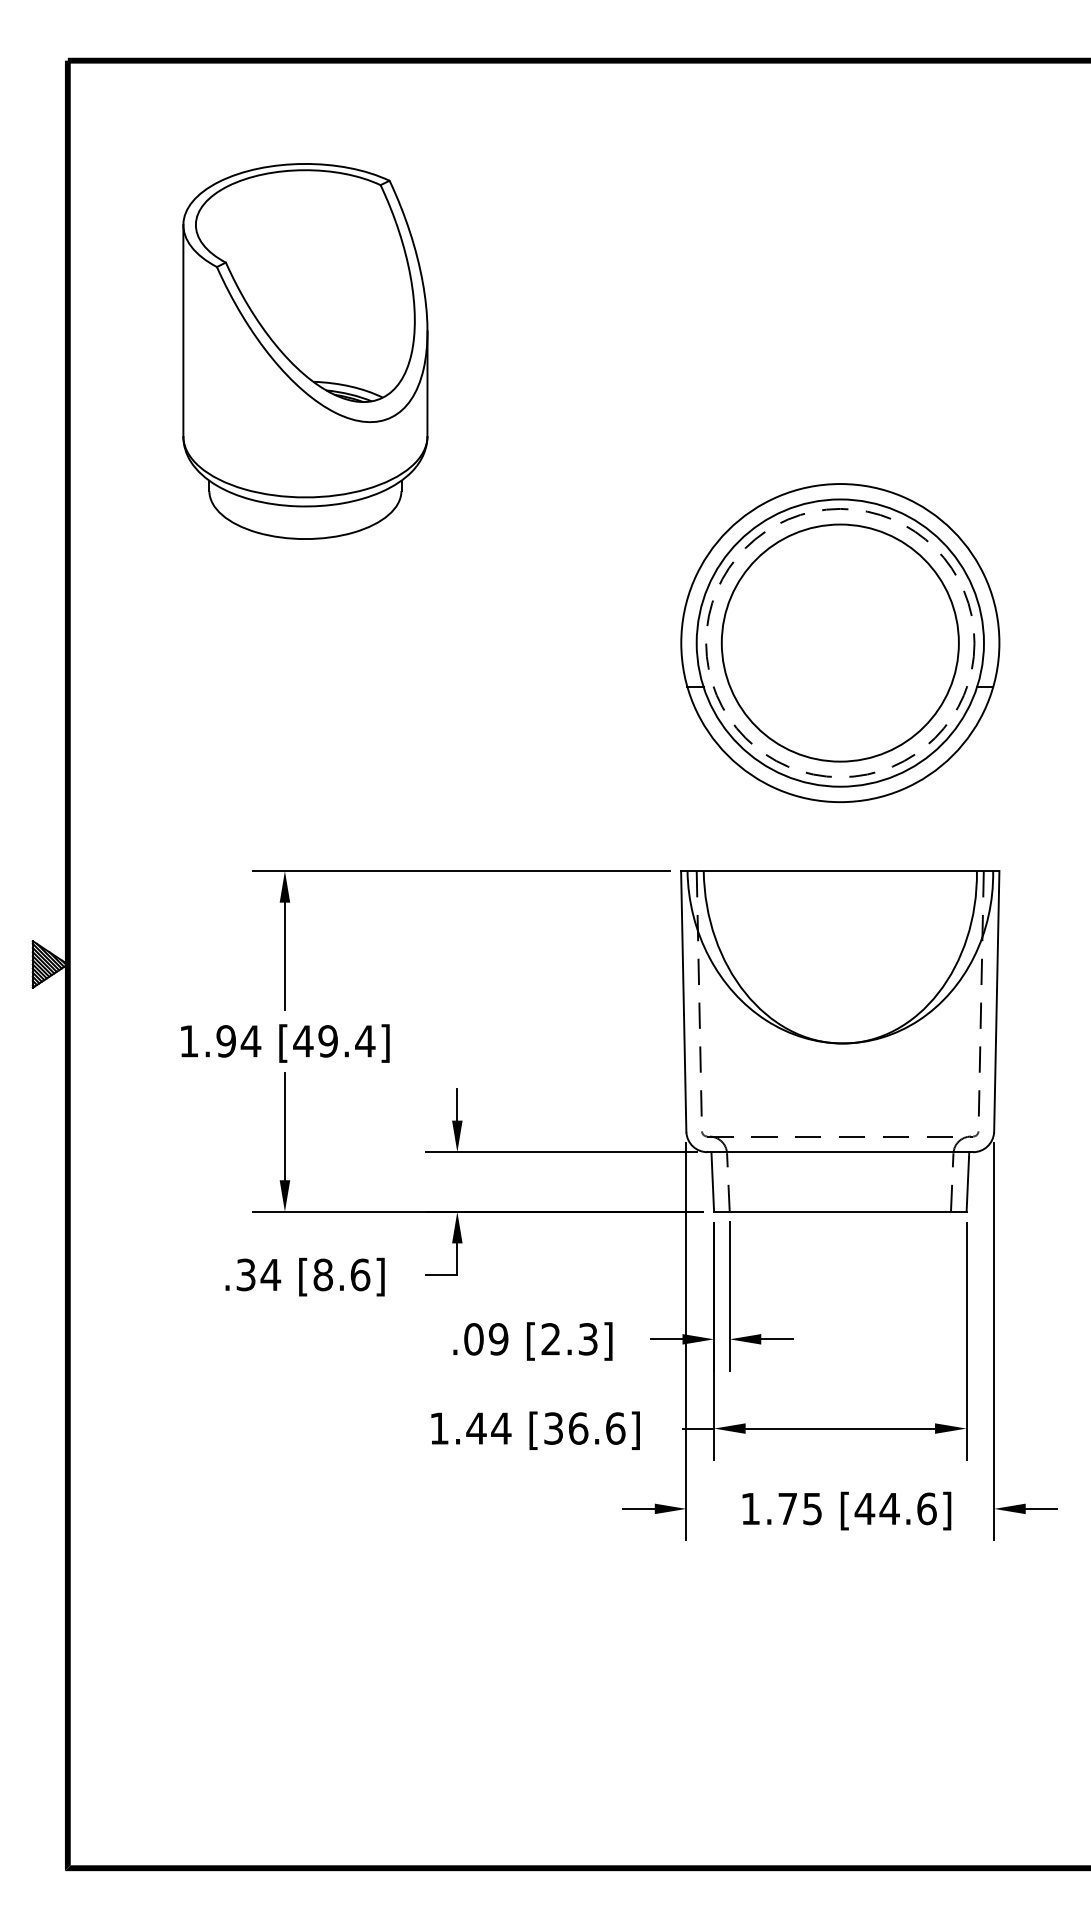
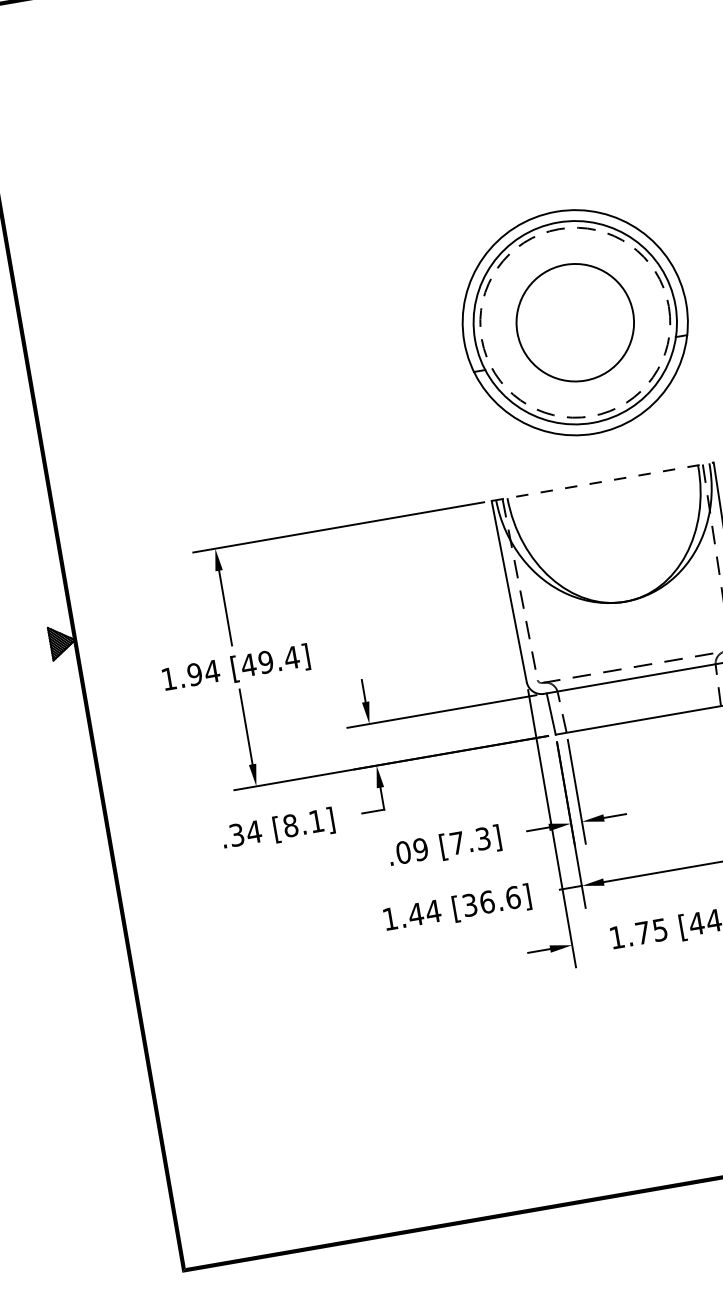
part: (305, 351) -> (167, 183), removed
circle: (839, 642) -> (574, 322), size x0.7
line: (840, 871) -> (602, 482), solid -> dashed
text: (360, 1274) -> (316, 821), [8.6] -> [8.1]
text: (550, 1339) -> (457, 843), [2.3] -> [7.3]

